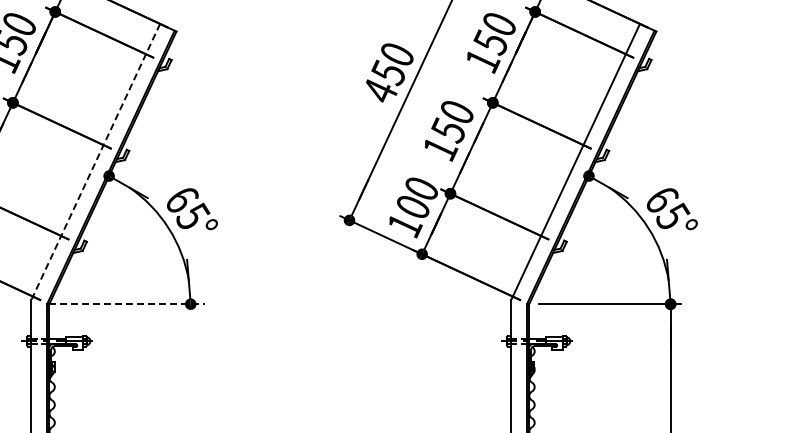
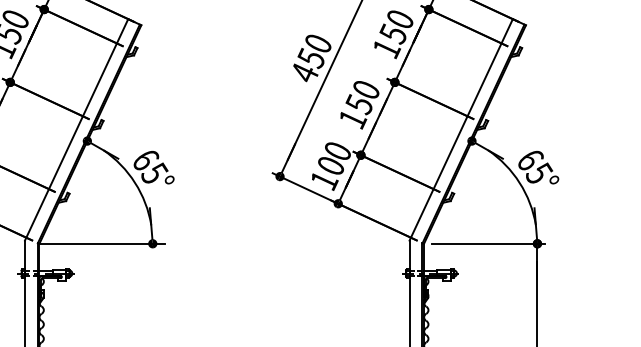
line: (95, 162) -> (76, 130), dashed -> solid
line: (127, 304) -> (102, 244), dashed -> solid

